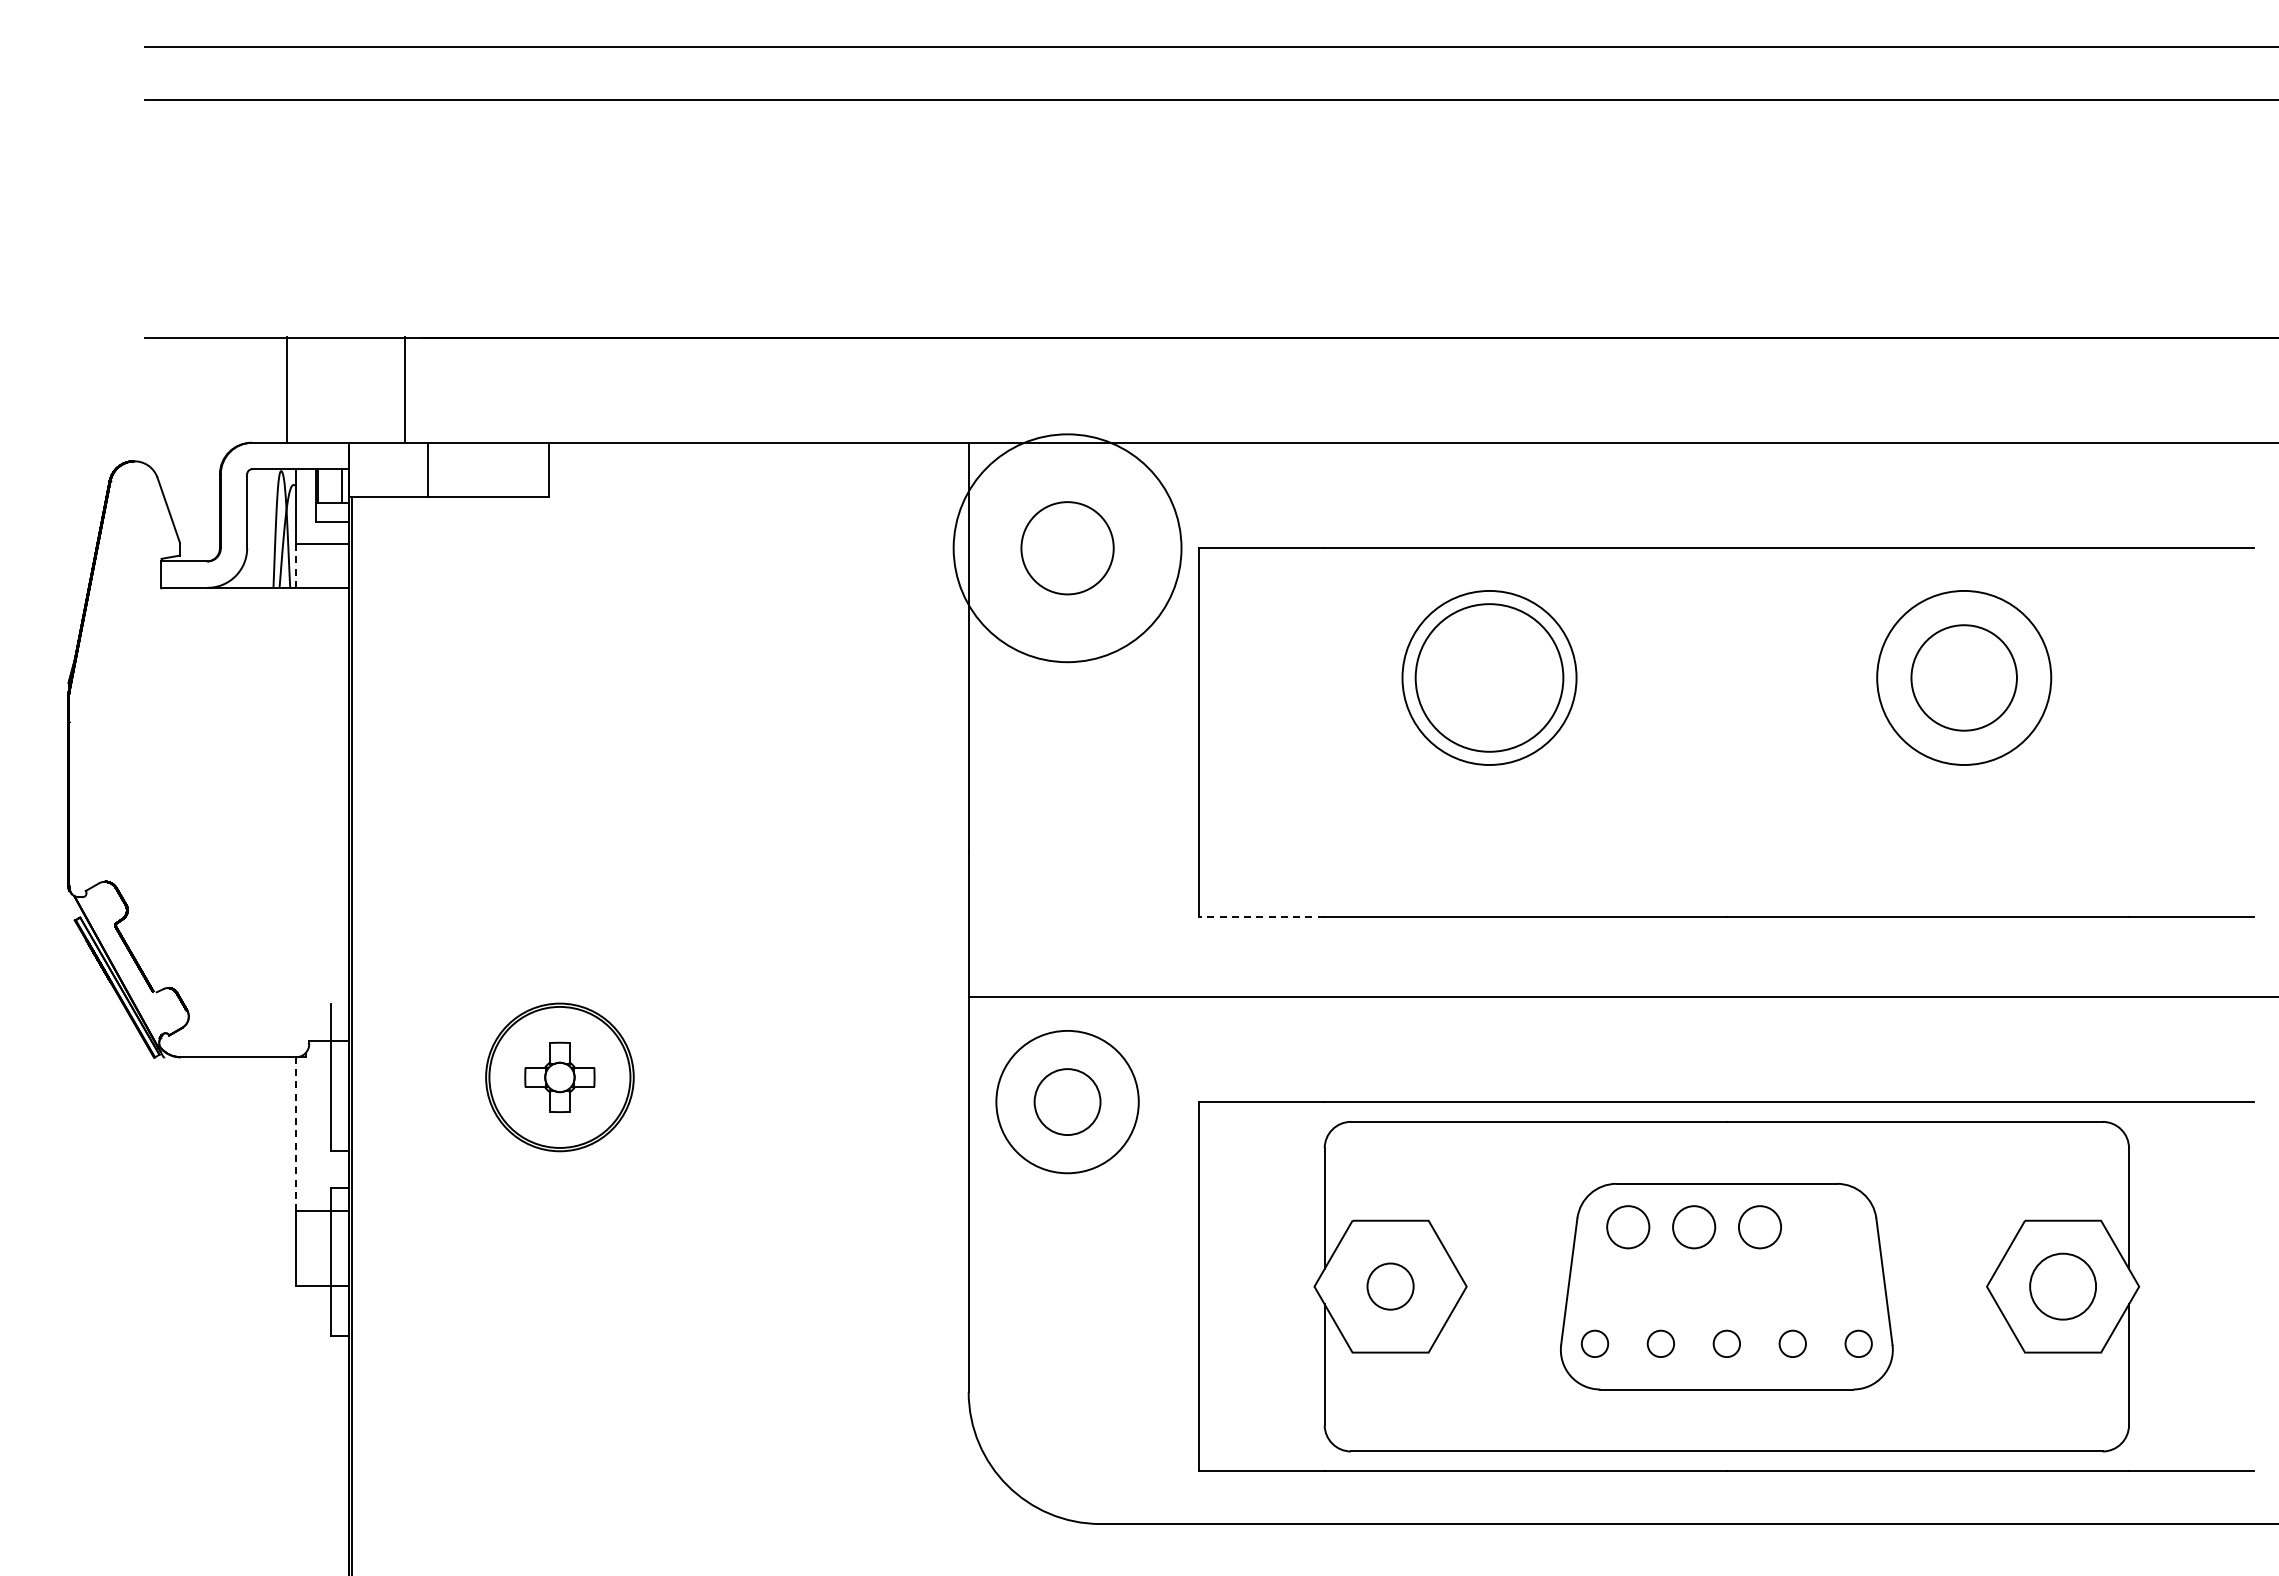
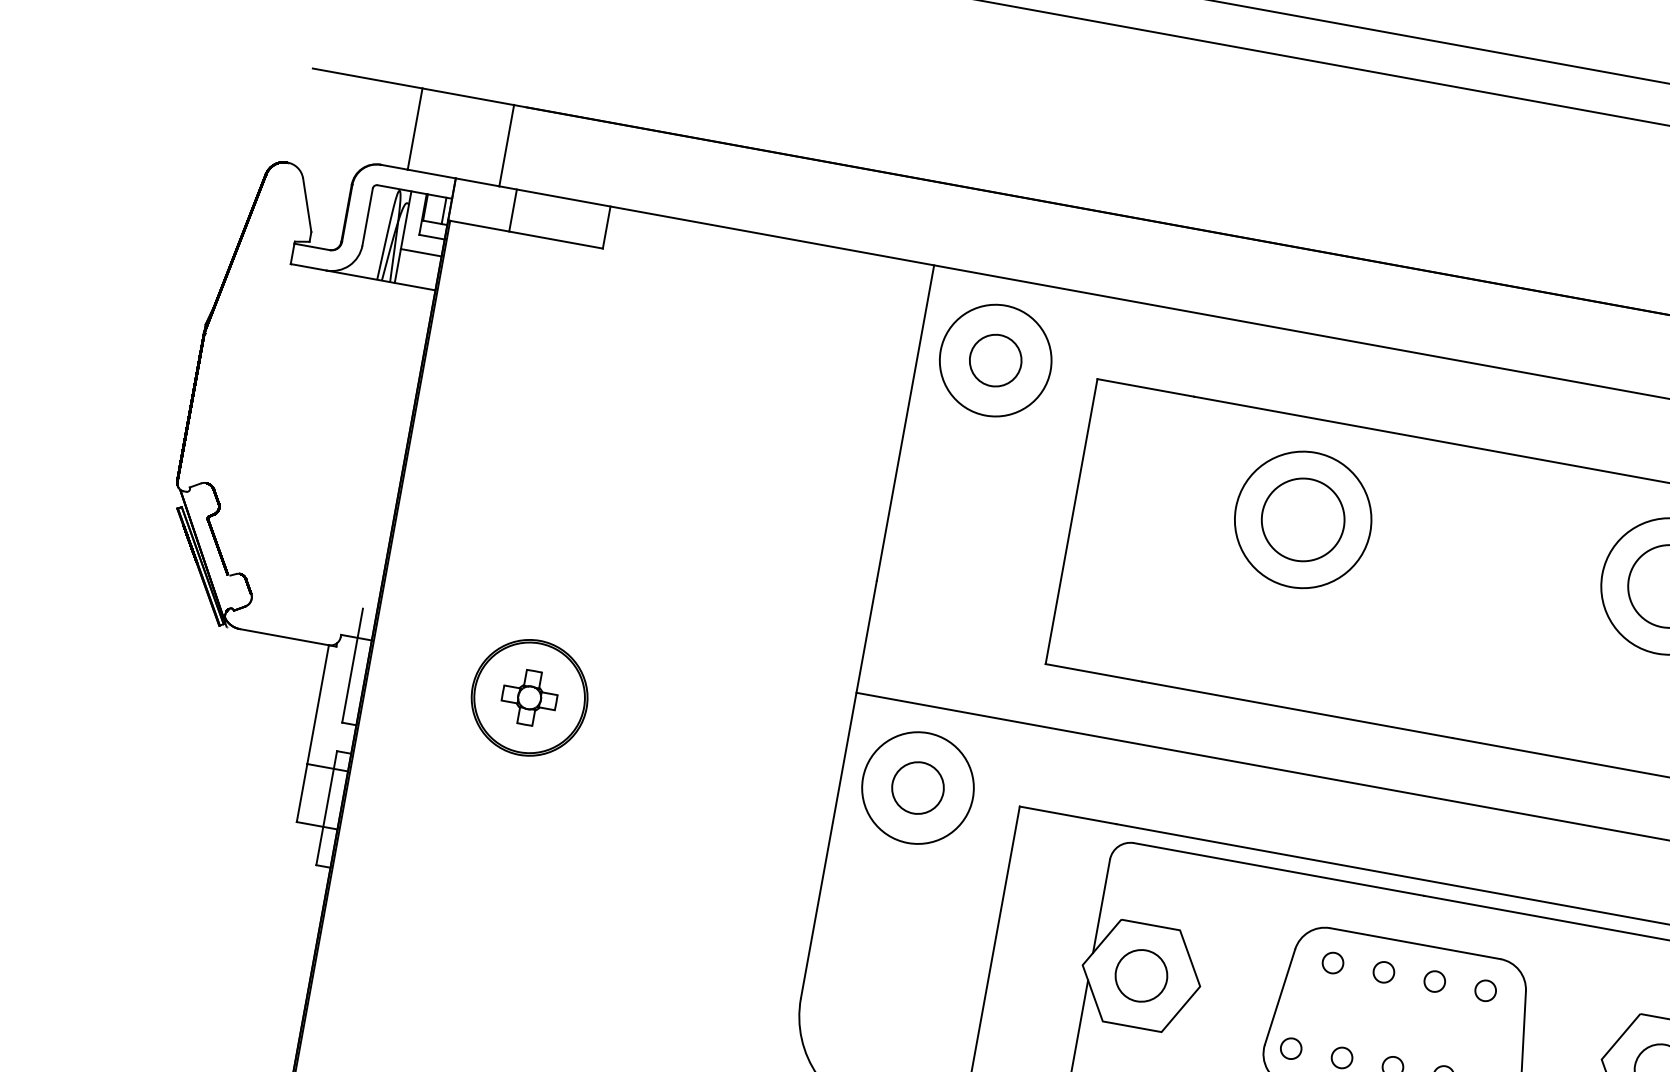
circle: (1067, 548) -> (995, 360), size x0.62
circle: (1067, 548) -> (995, 360), size x0.71
line: (296, 565) -> (398, 265), dashed -> solid
circle: (1489, 677) -> (1303, 519), size x0.71
line: (1262, 917) -> (1094, 672), dashed -> solid
line: (296, 1134) -> (318, 704), dashed -> solid
circle: (1627, 1226) -> (1332, 962), size x0.62
circle: (1693, 1226) -> (1383, 971), size x0.62
circle: (1759, 1226) -> (1434, 981), size x0.62
circle: (1825, 1226) -> (1485, 990), added
circle: (1390, 1286) -> (1141, 975), size x1.43

